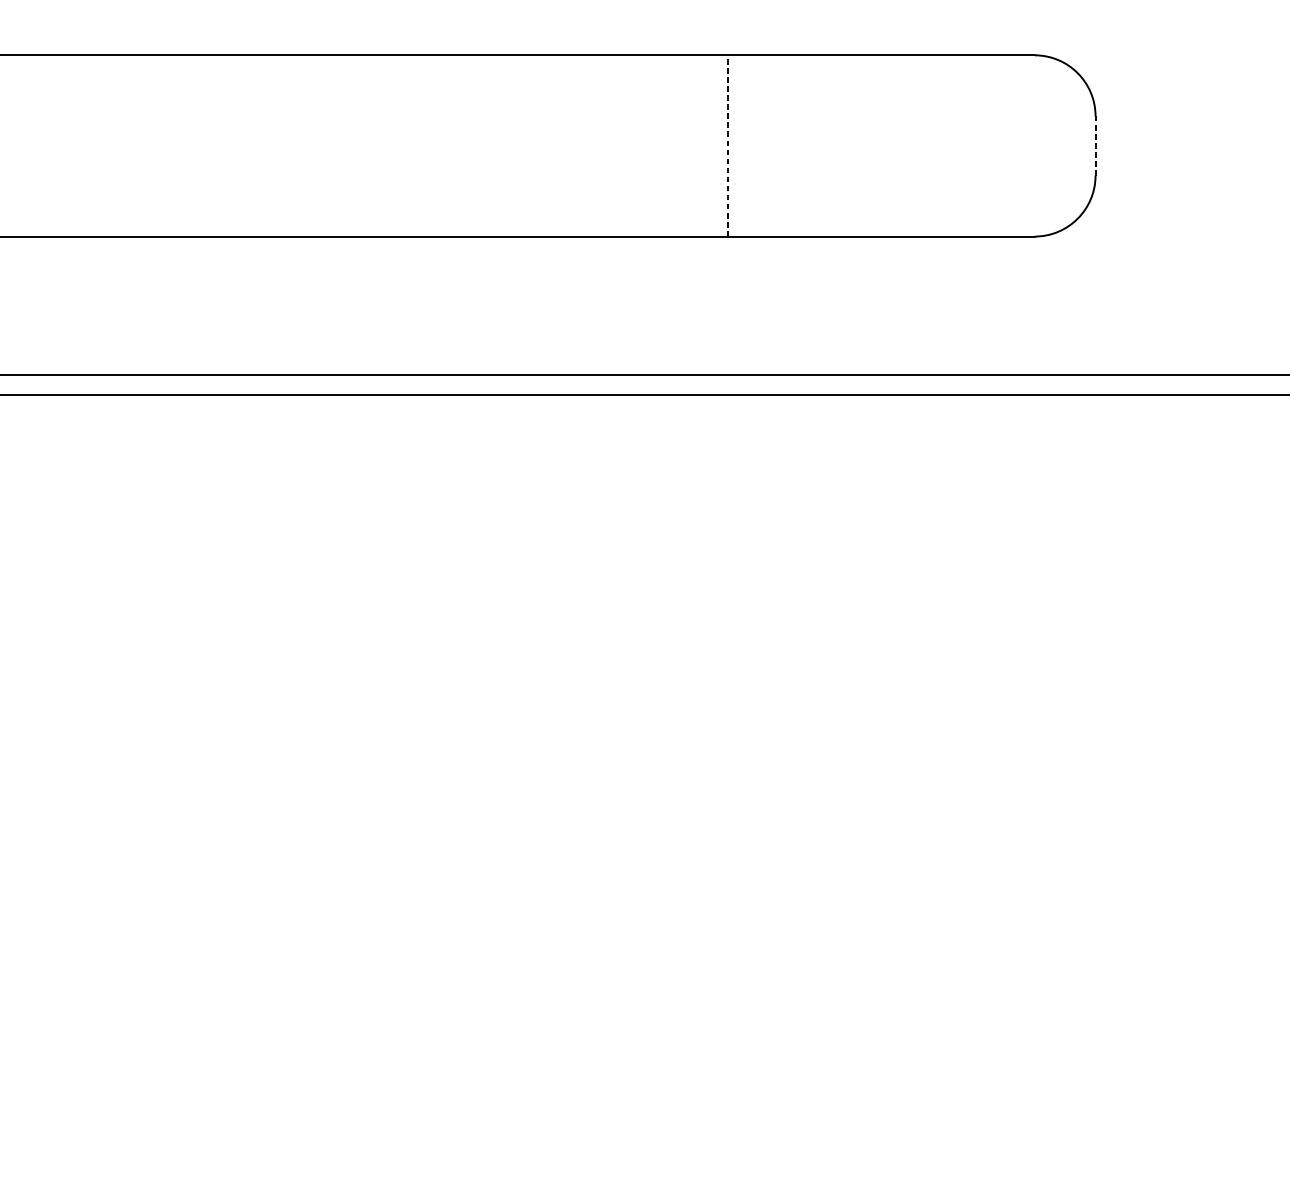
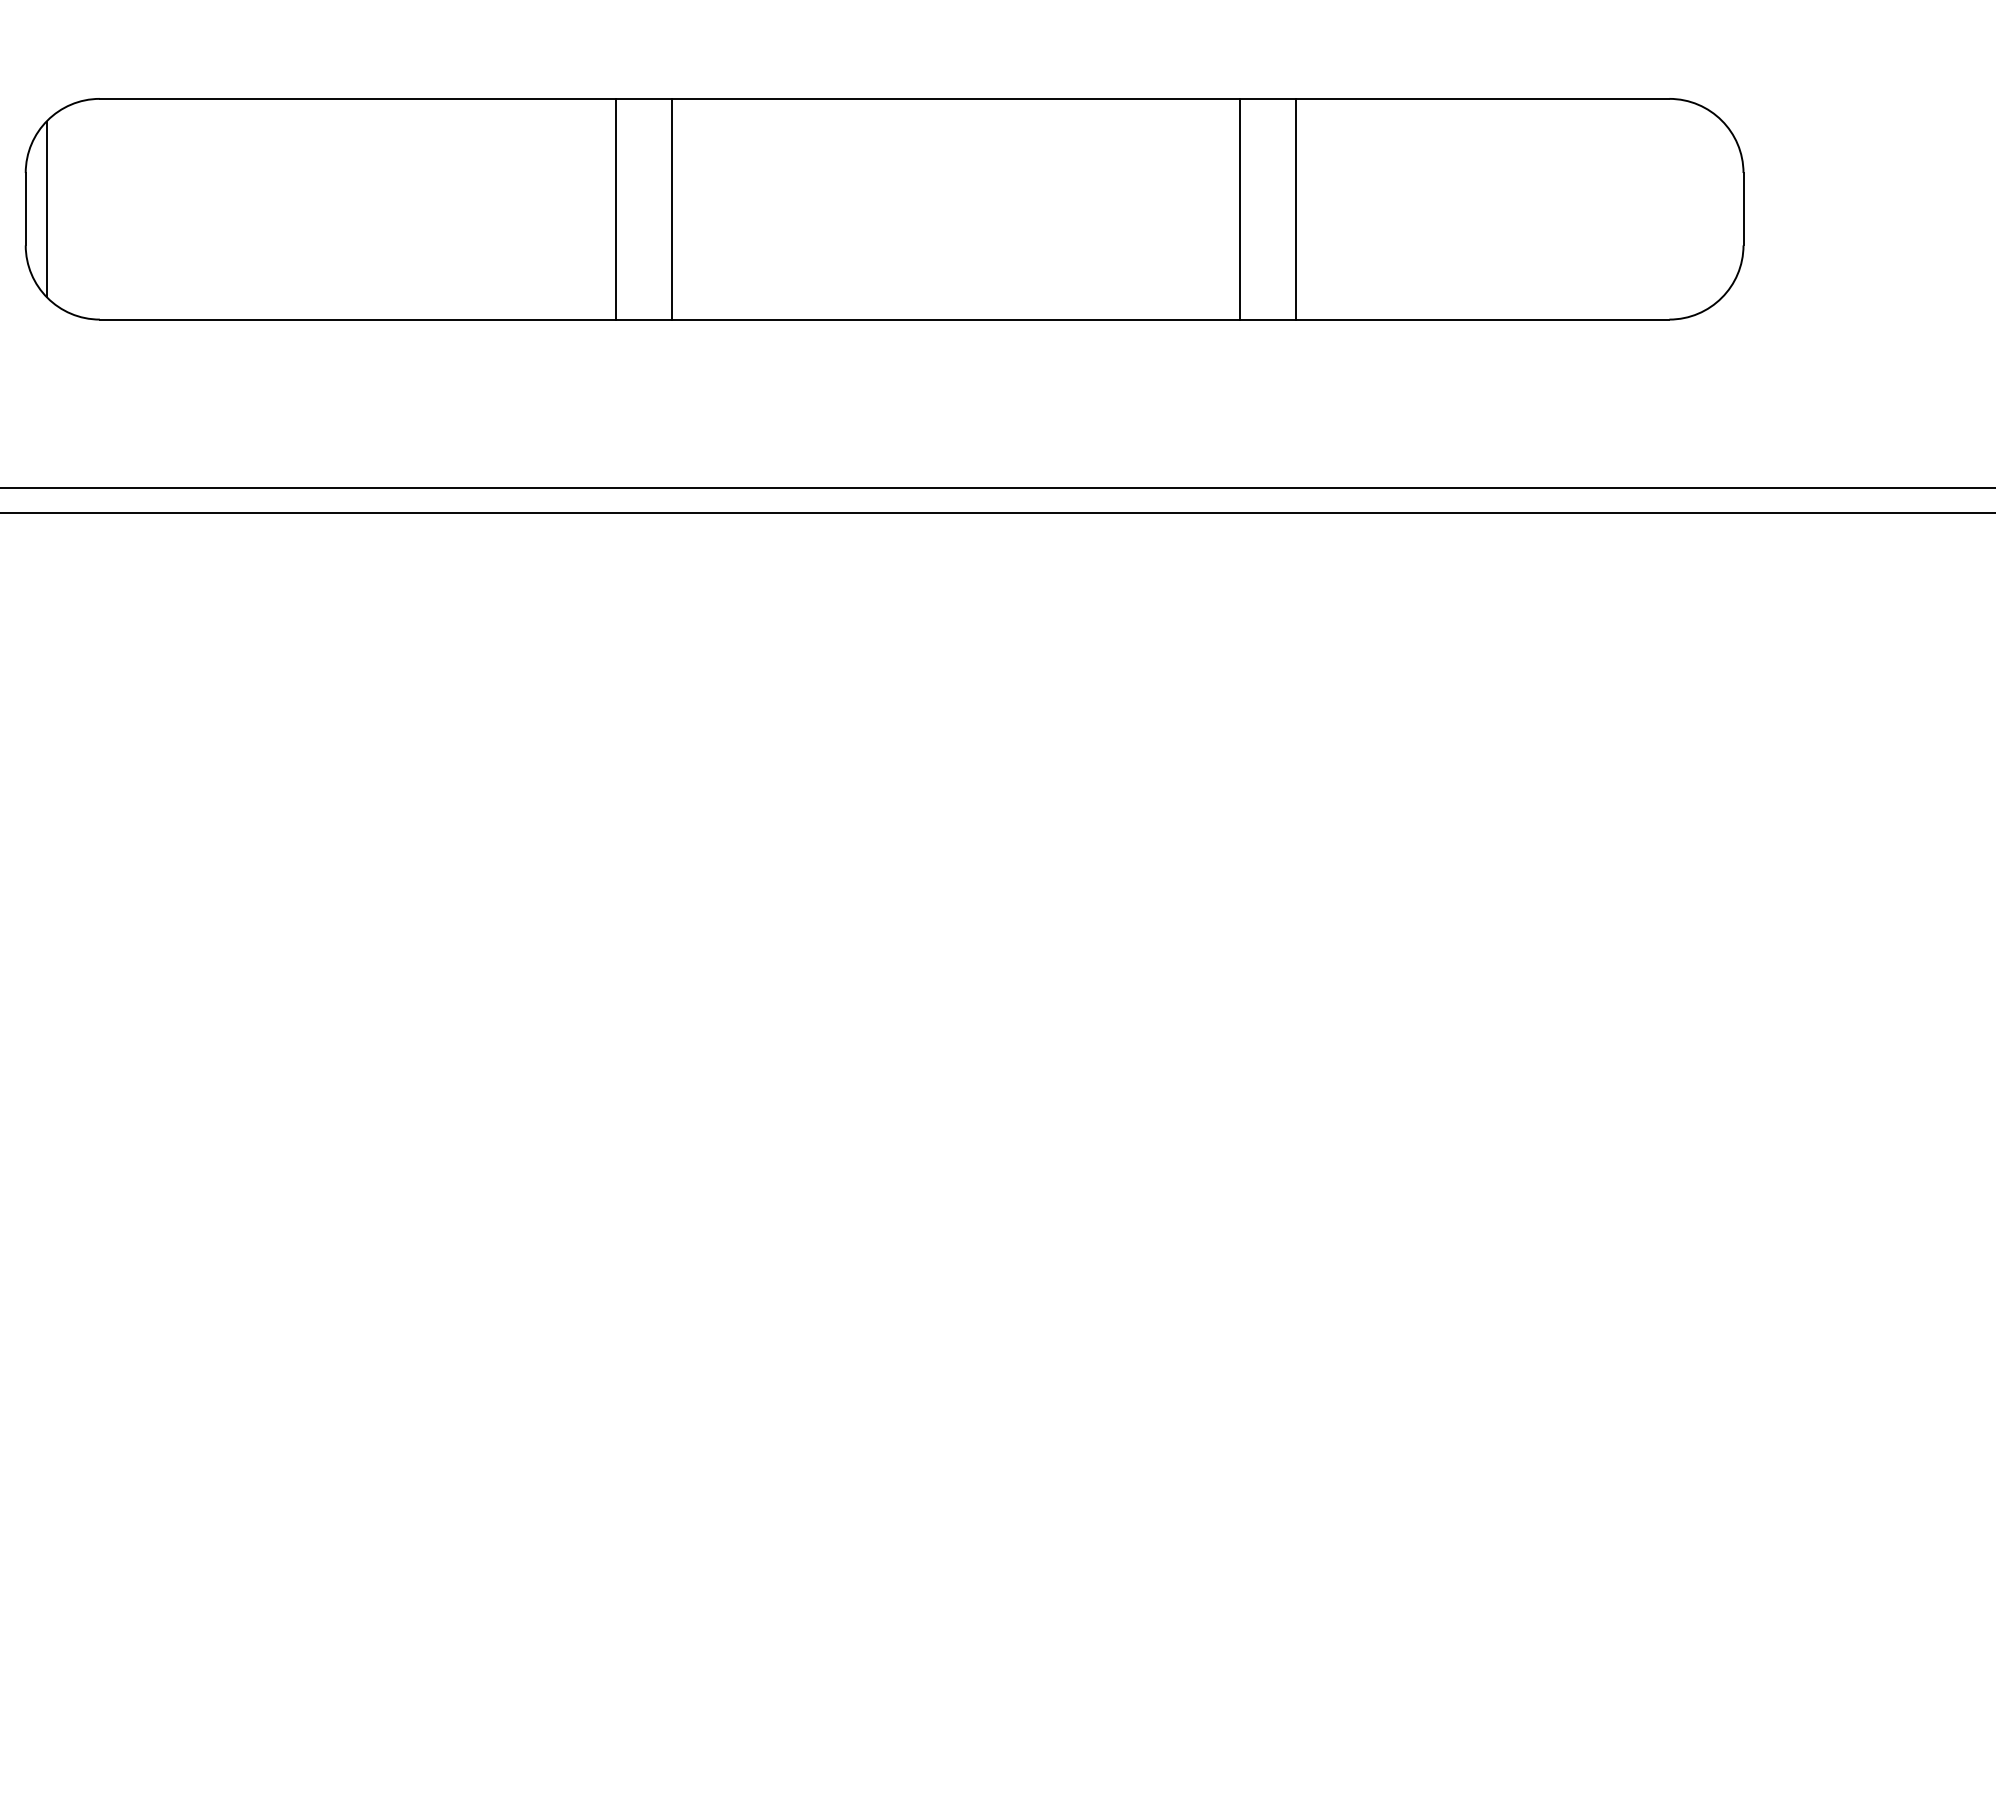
line: (169, 145) -> (615, 208), added
line: (215, 145) -> (671, 208), added
line: (681, 145) -> (1239, 208), added
line: (727, 145) -> (1295, 208), dashed -> solid
line: (1095, 145) -> (1743, 208), dashed -> solid

